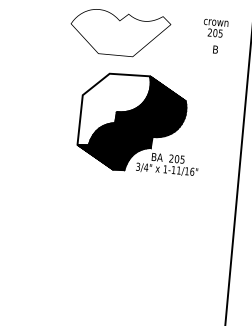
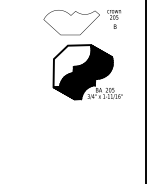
text: (213, 36) -> (113, 19), moved

